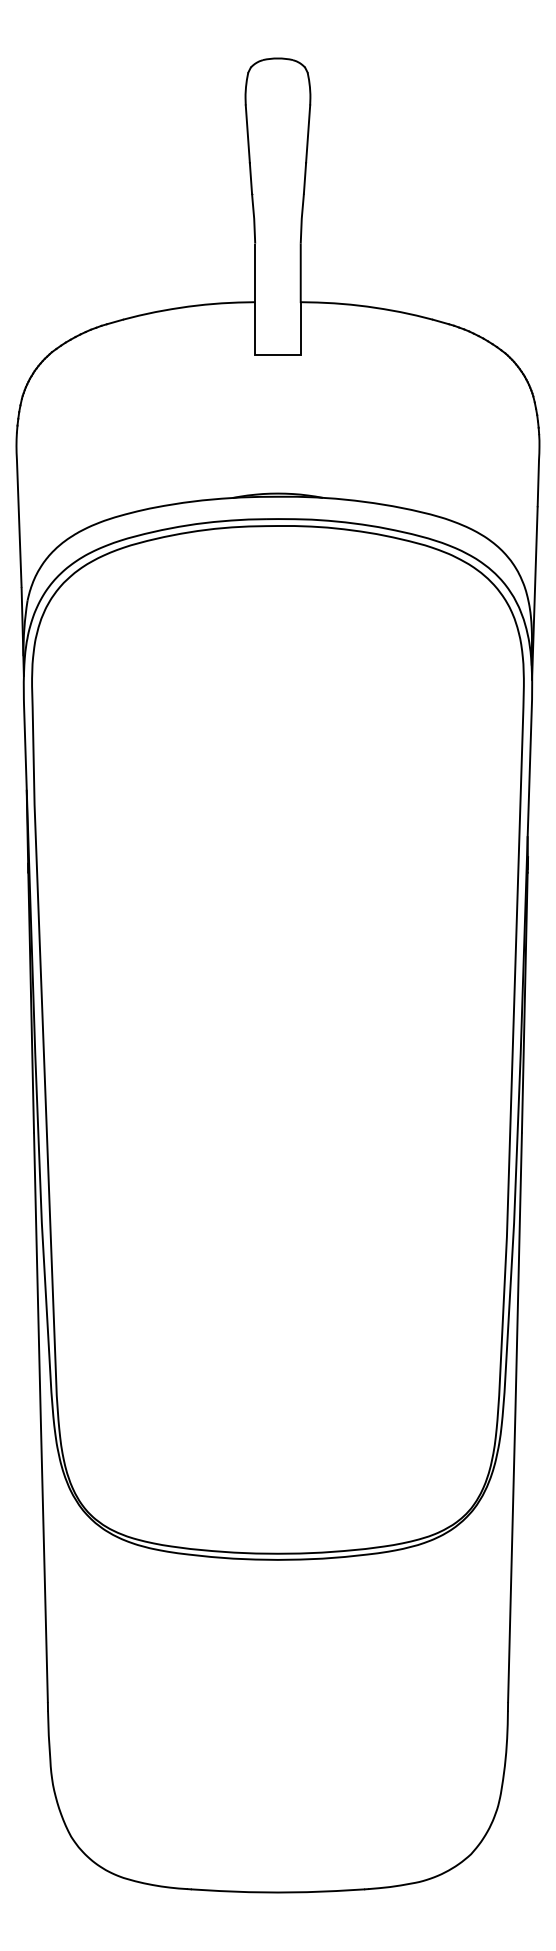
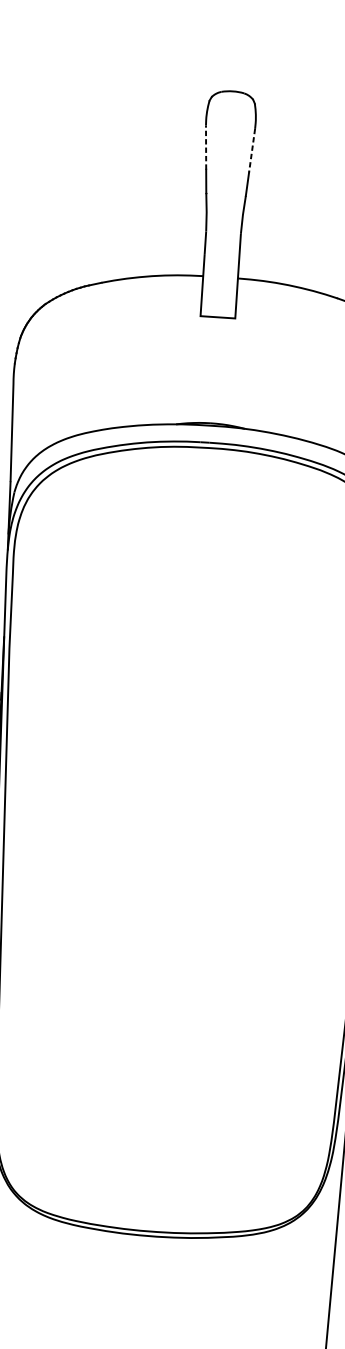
line: (247, 134) -> (205, 147), solid -> dashed
line: (308, 134) -> (252, 150), solid -> dashed

